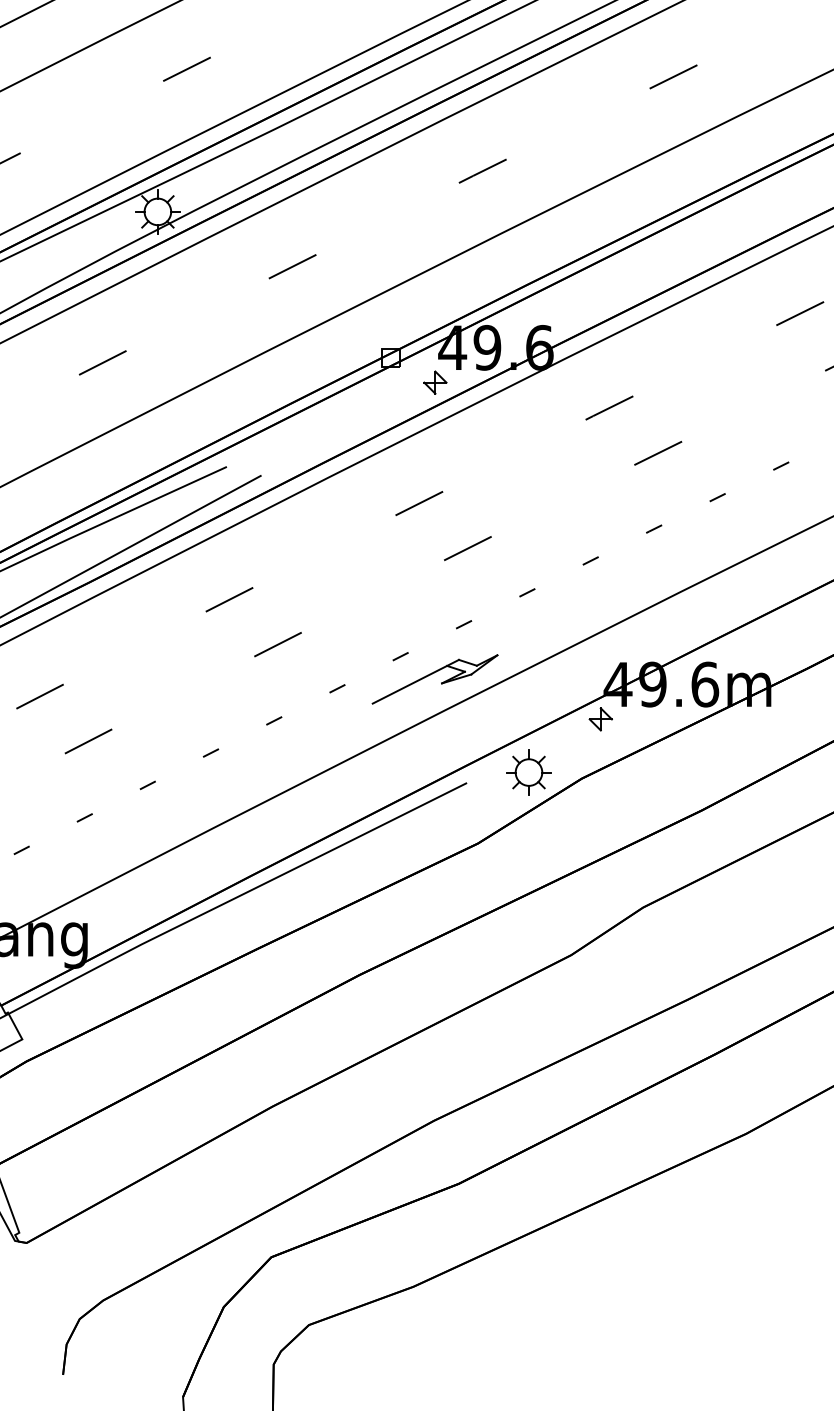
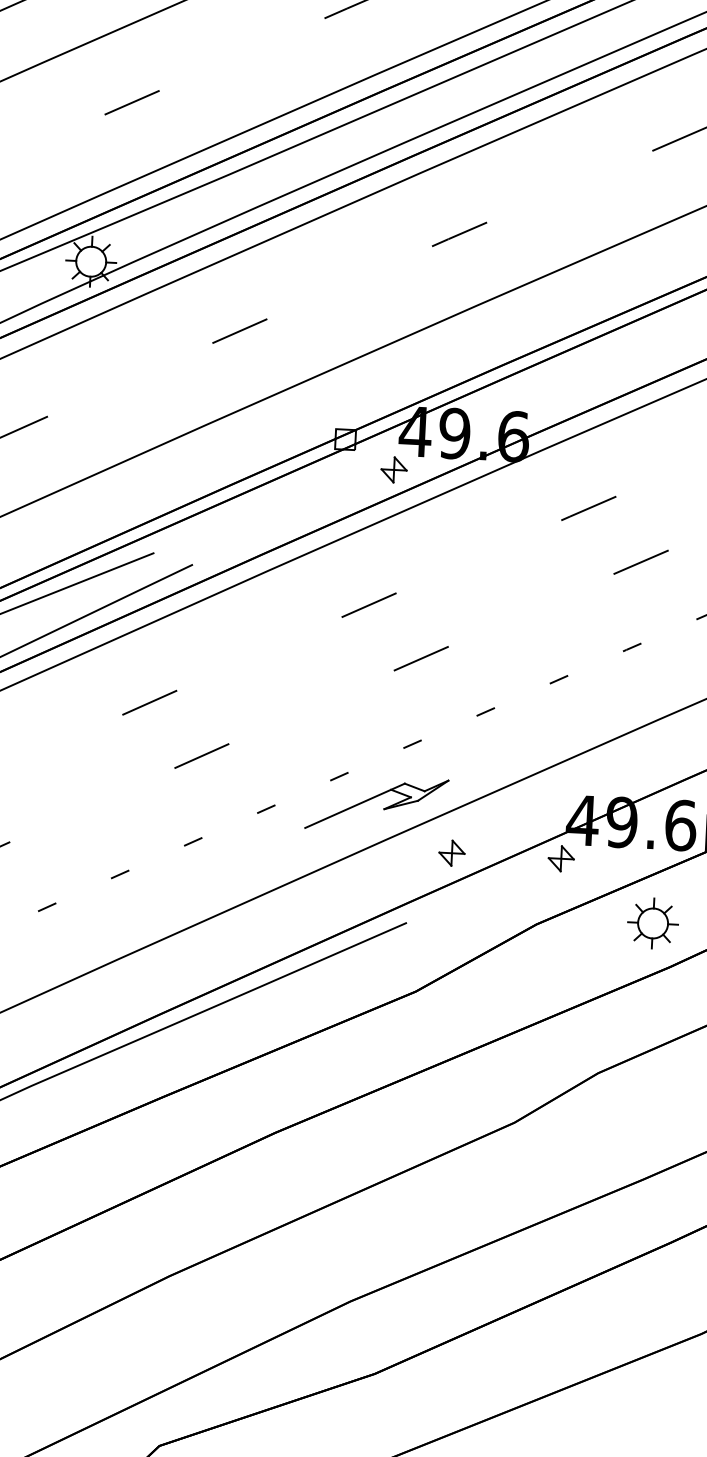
part: (503, 719) -> (451, 853), added
part: (528, 772) -> (652, 923), moved

